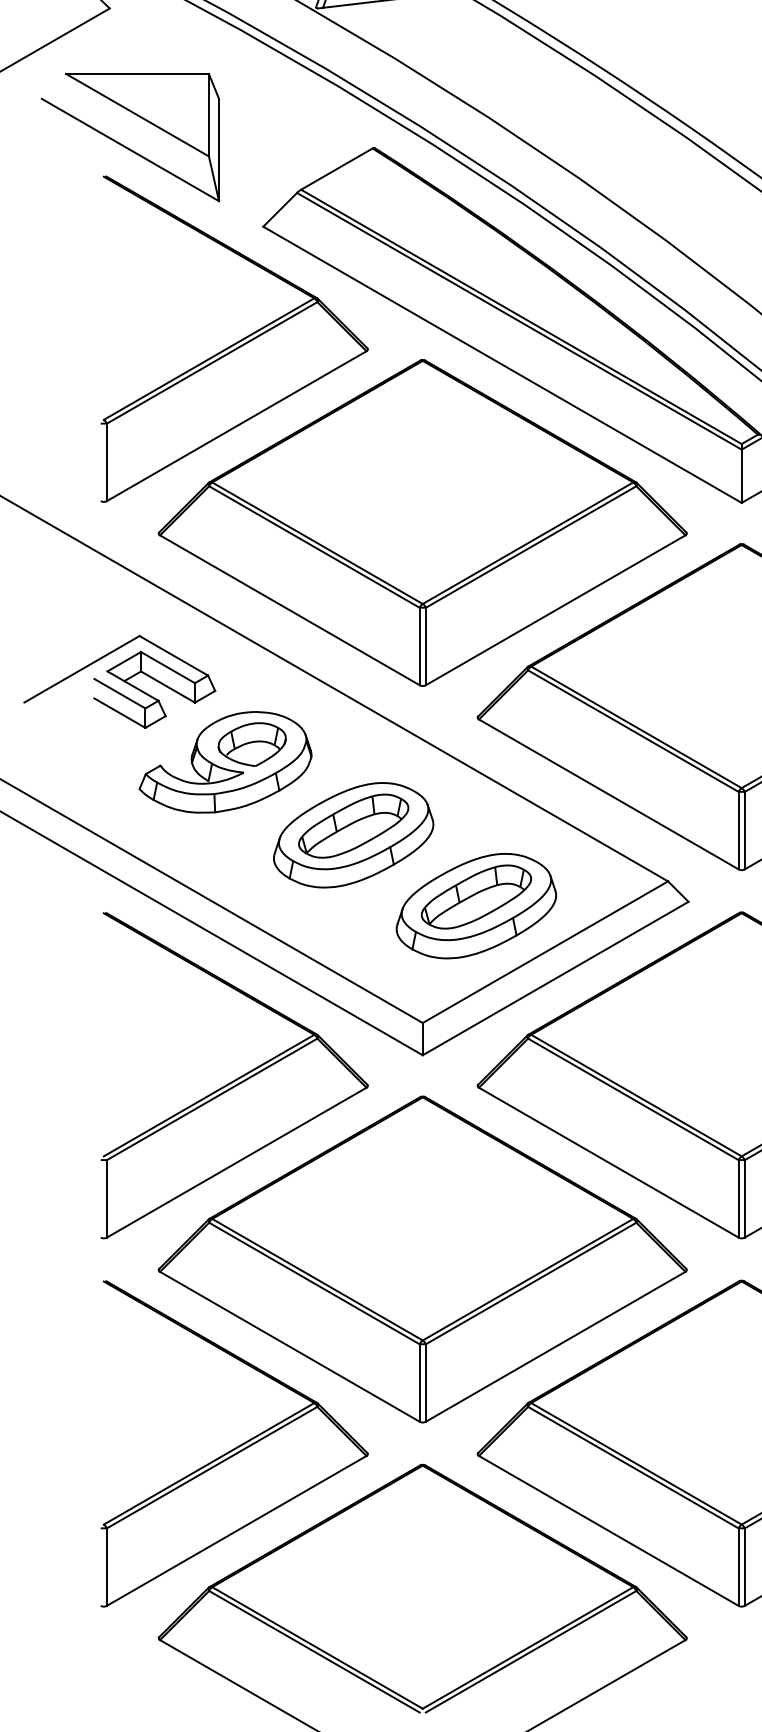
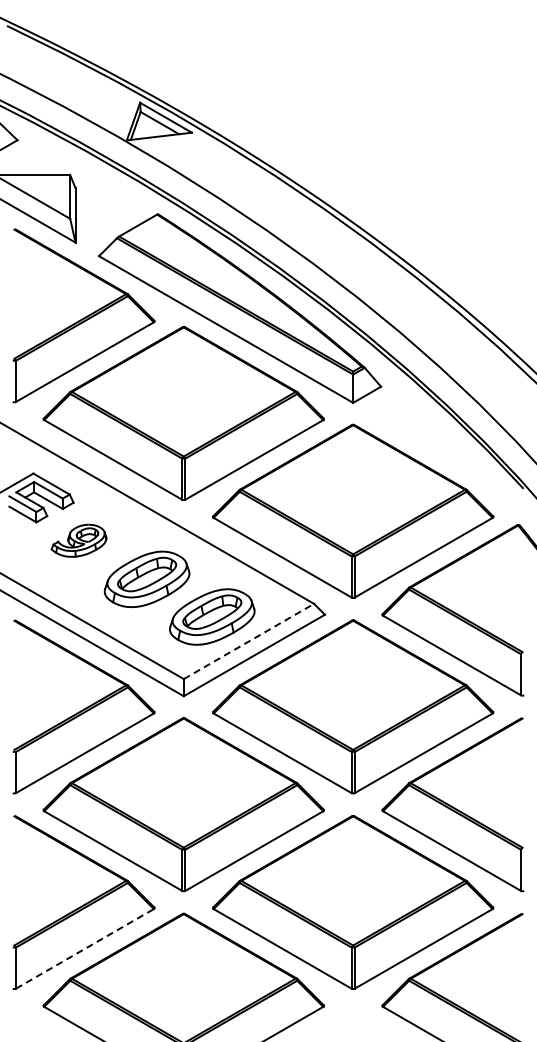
part: (224, 762) -> (78, 540), size x0.6
line: (546, 952) -> (249, 641), solid -> dashed
line: (235, 1530) -> (84, 948), solid -> dashed

